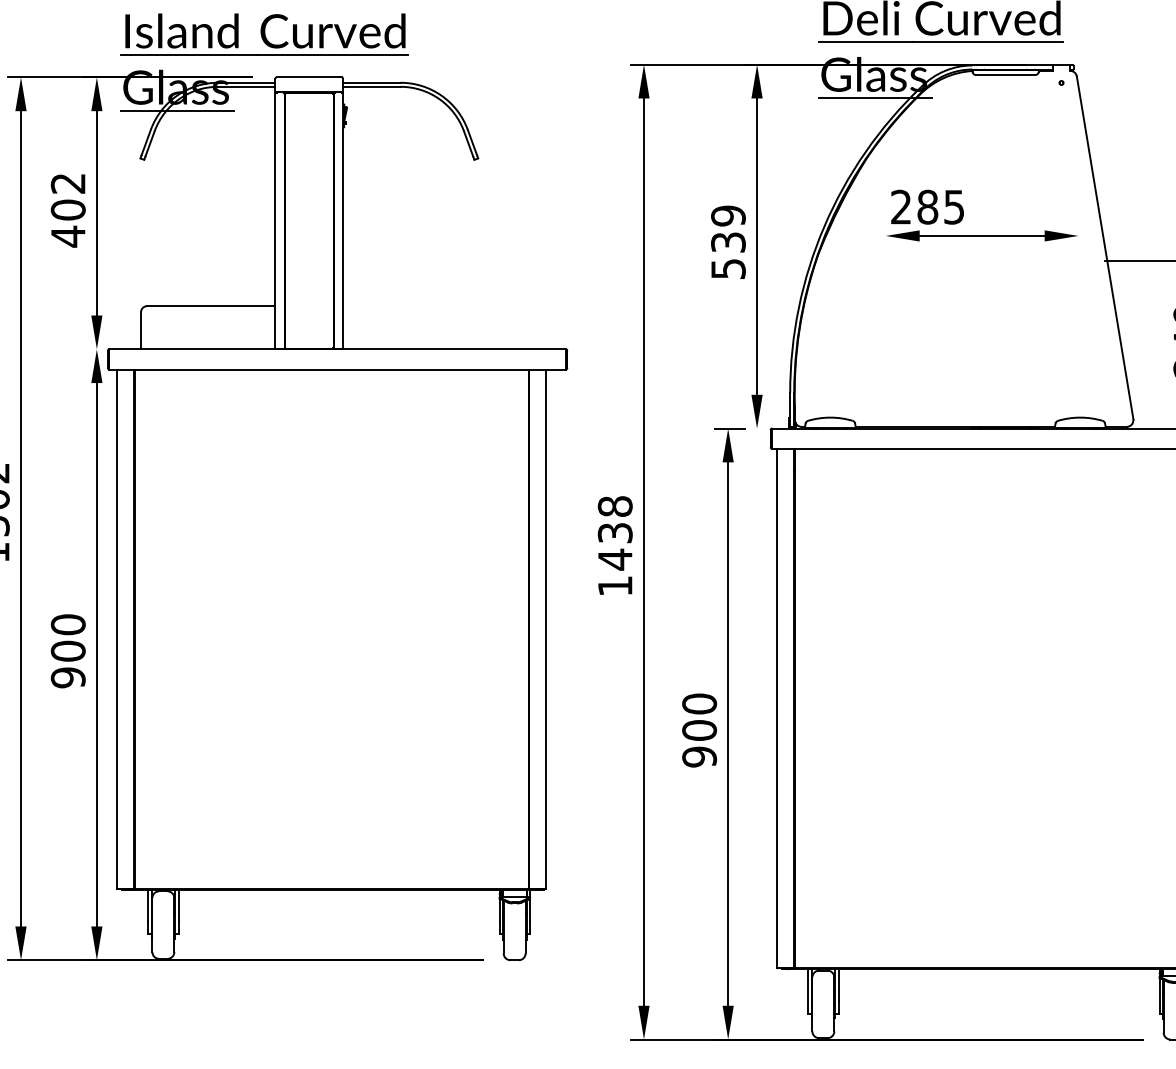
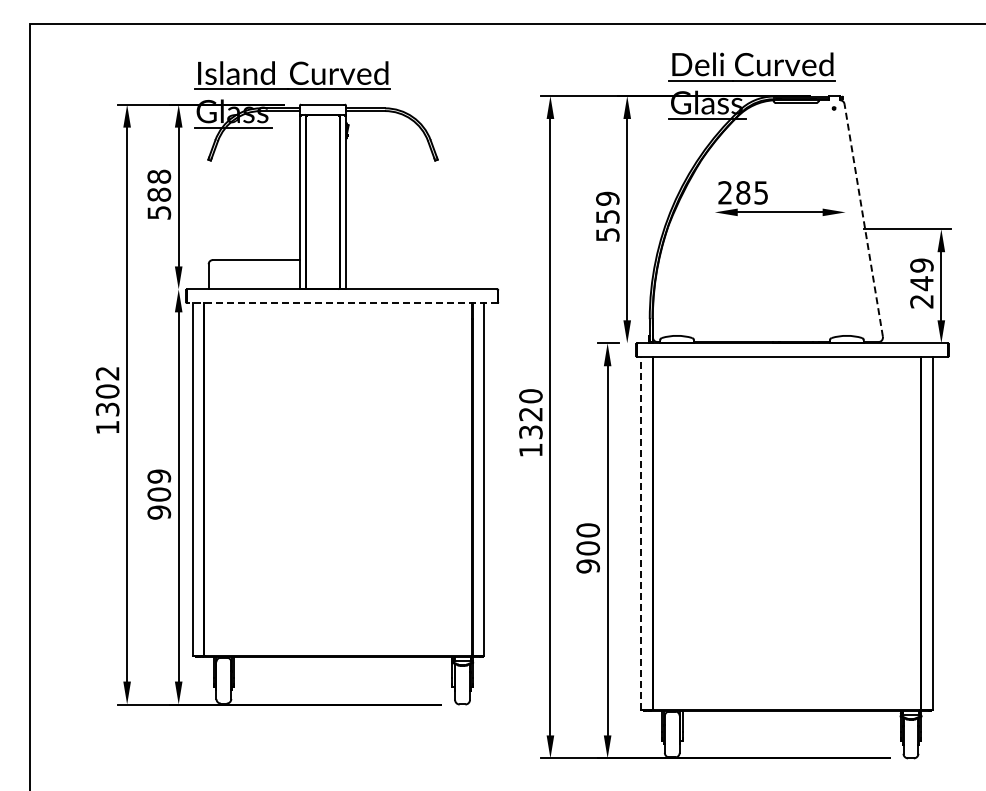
text: (68, 209) -> (159, 194), 402 -> 588
text: (727, 241) -> (607, 216), 539 -> 559
line: (1104, 247) -> (863, 220), solid -> dashed
line: (336, 370) -> (341, 303), solid -> dashed
text: (614, 533) -> (530, 414), 1438 -> 1320
text: (68, 624) -> (159, 476), 900 -> 909
line: (778, 707) -> (641, 532), solid -> dashed

